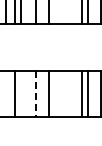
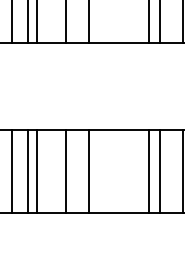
line: (6, 94) -> (11, 171), added
line: (20, 94) -> (37, 171), added
line: (36, 94) -> (66, 171), dashed -> solid

